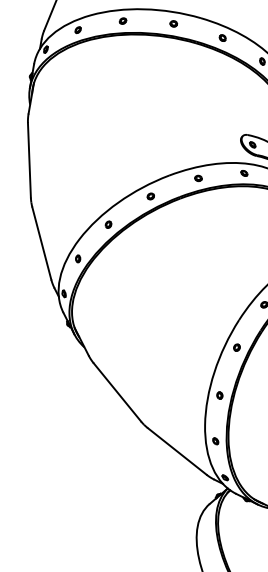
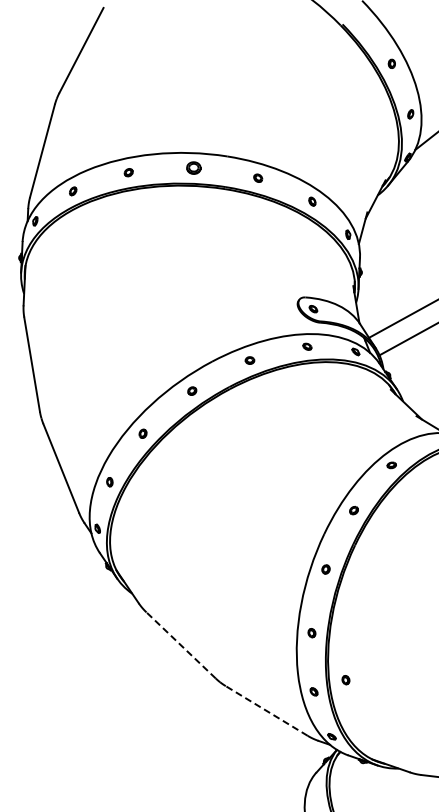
part: (173, 23) -> (193, 167), size x1.6
line: (117, 392) -> (181, 645), solid -> dashed
part: (241, 435) -> (345, 680), added
line: (177, 451) -> (266, 710), solid -> dashed

